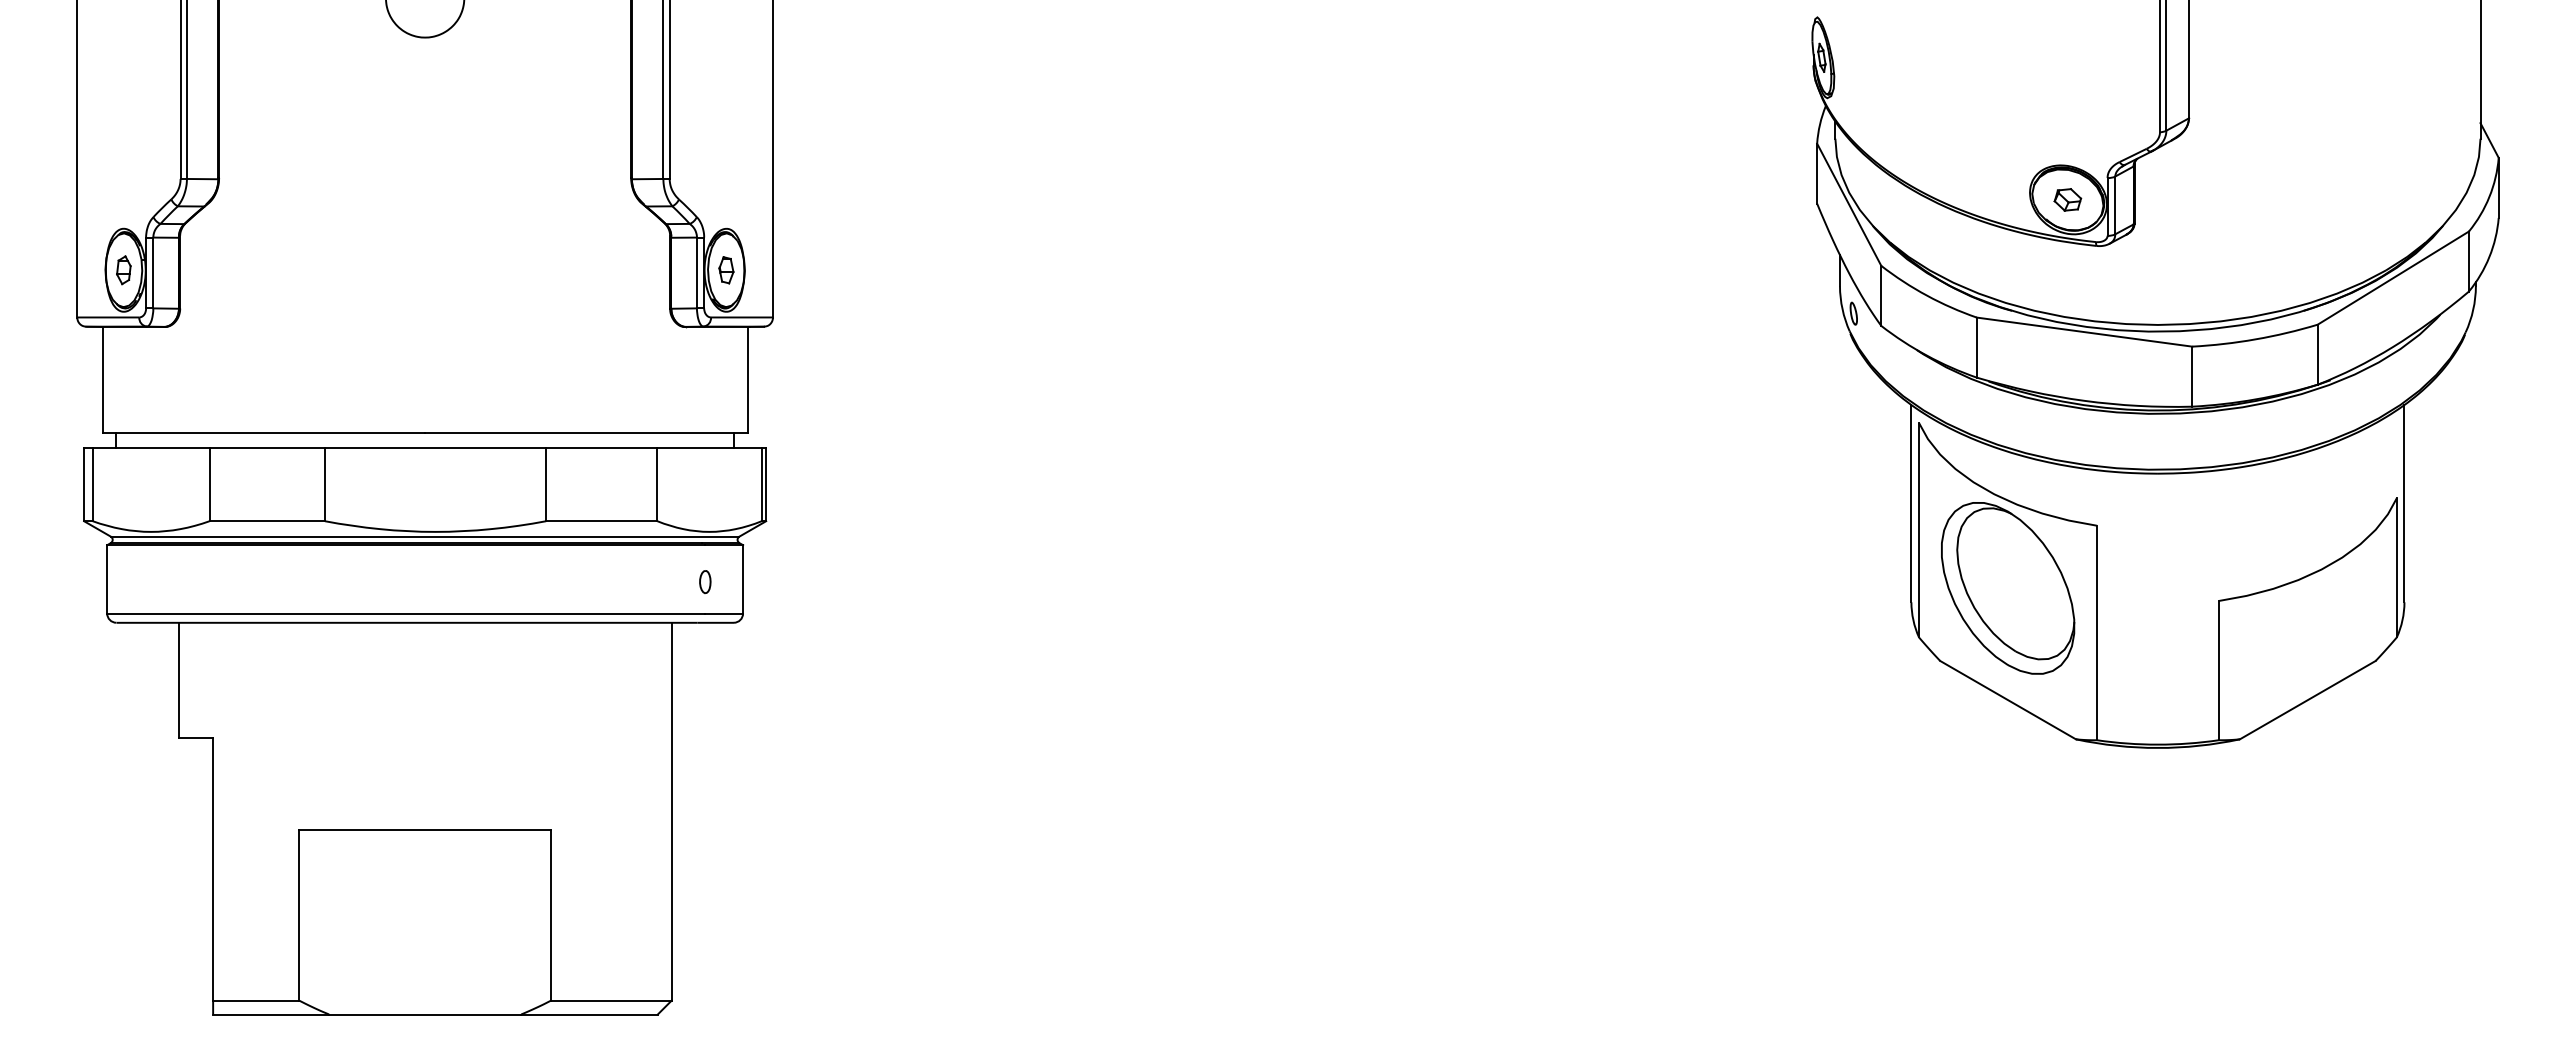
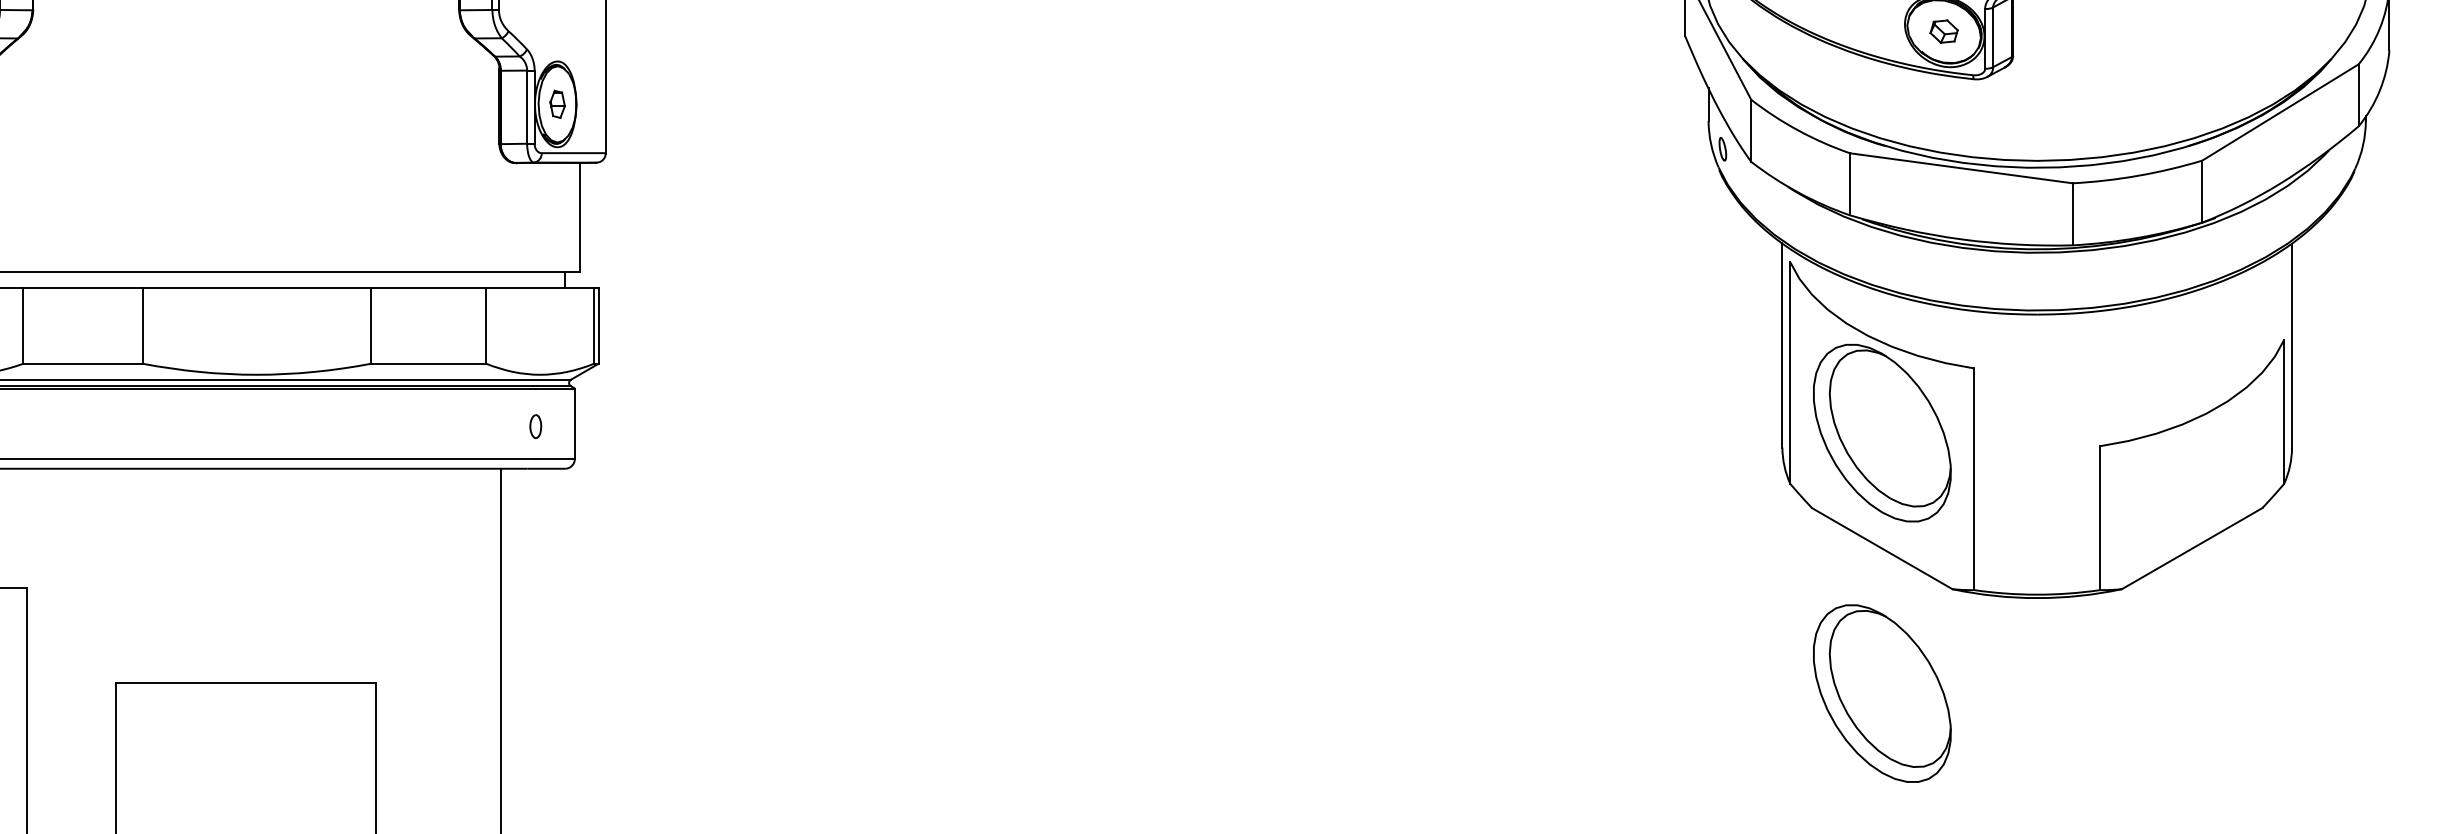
part: (2008, 840) -> (1882, 693), added

